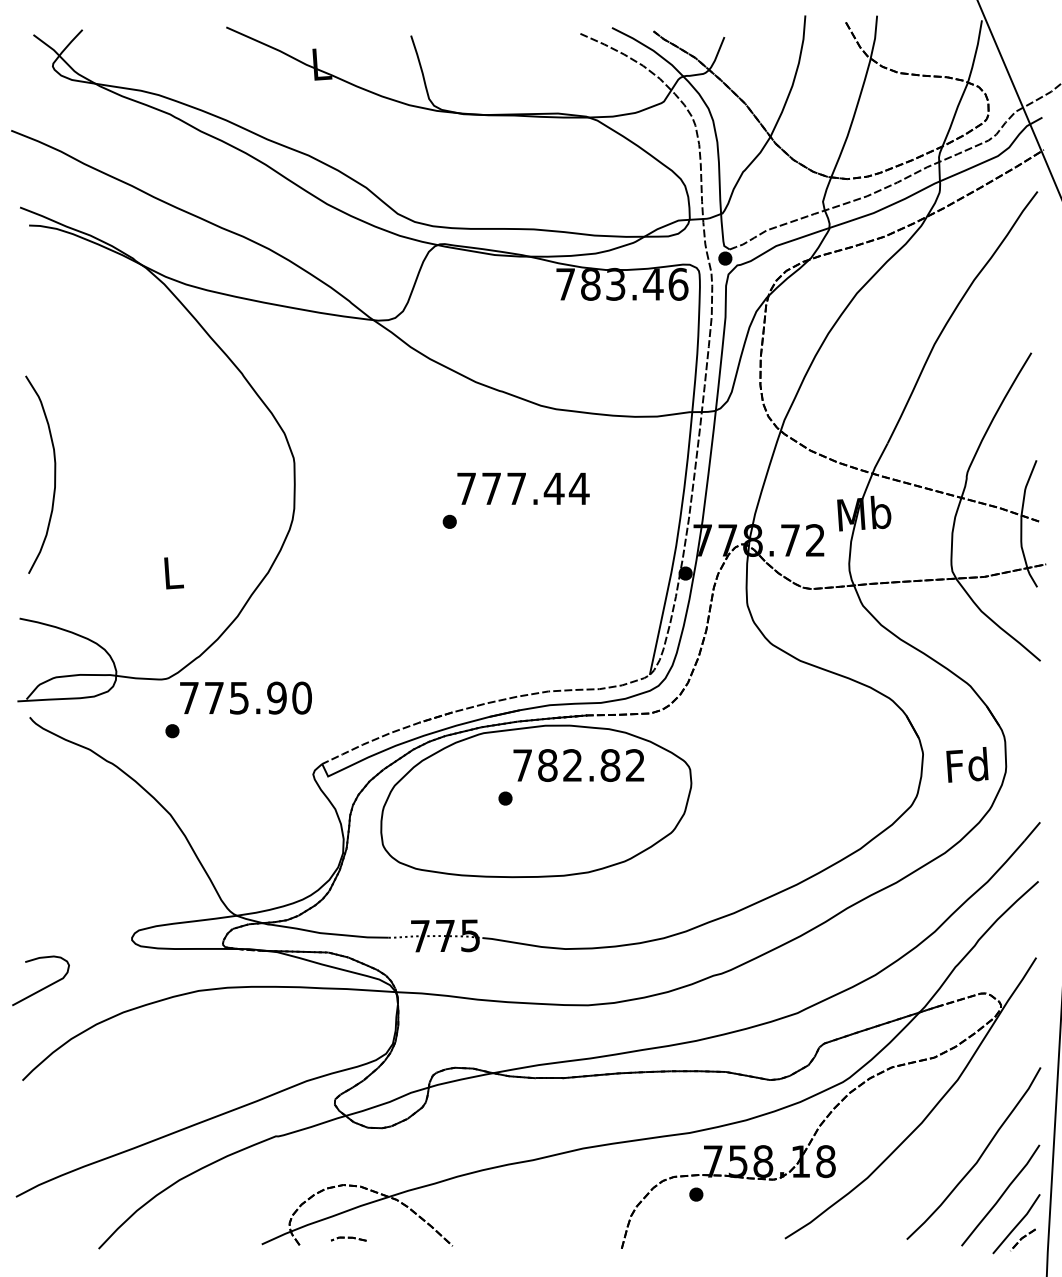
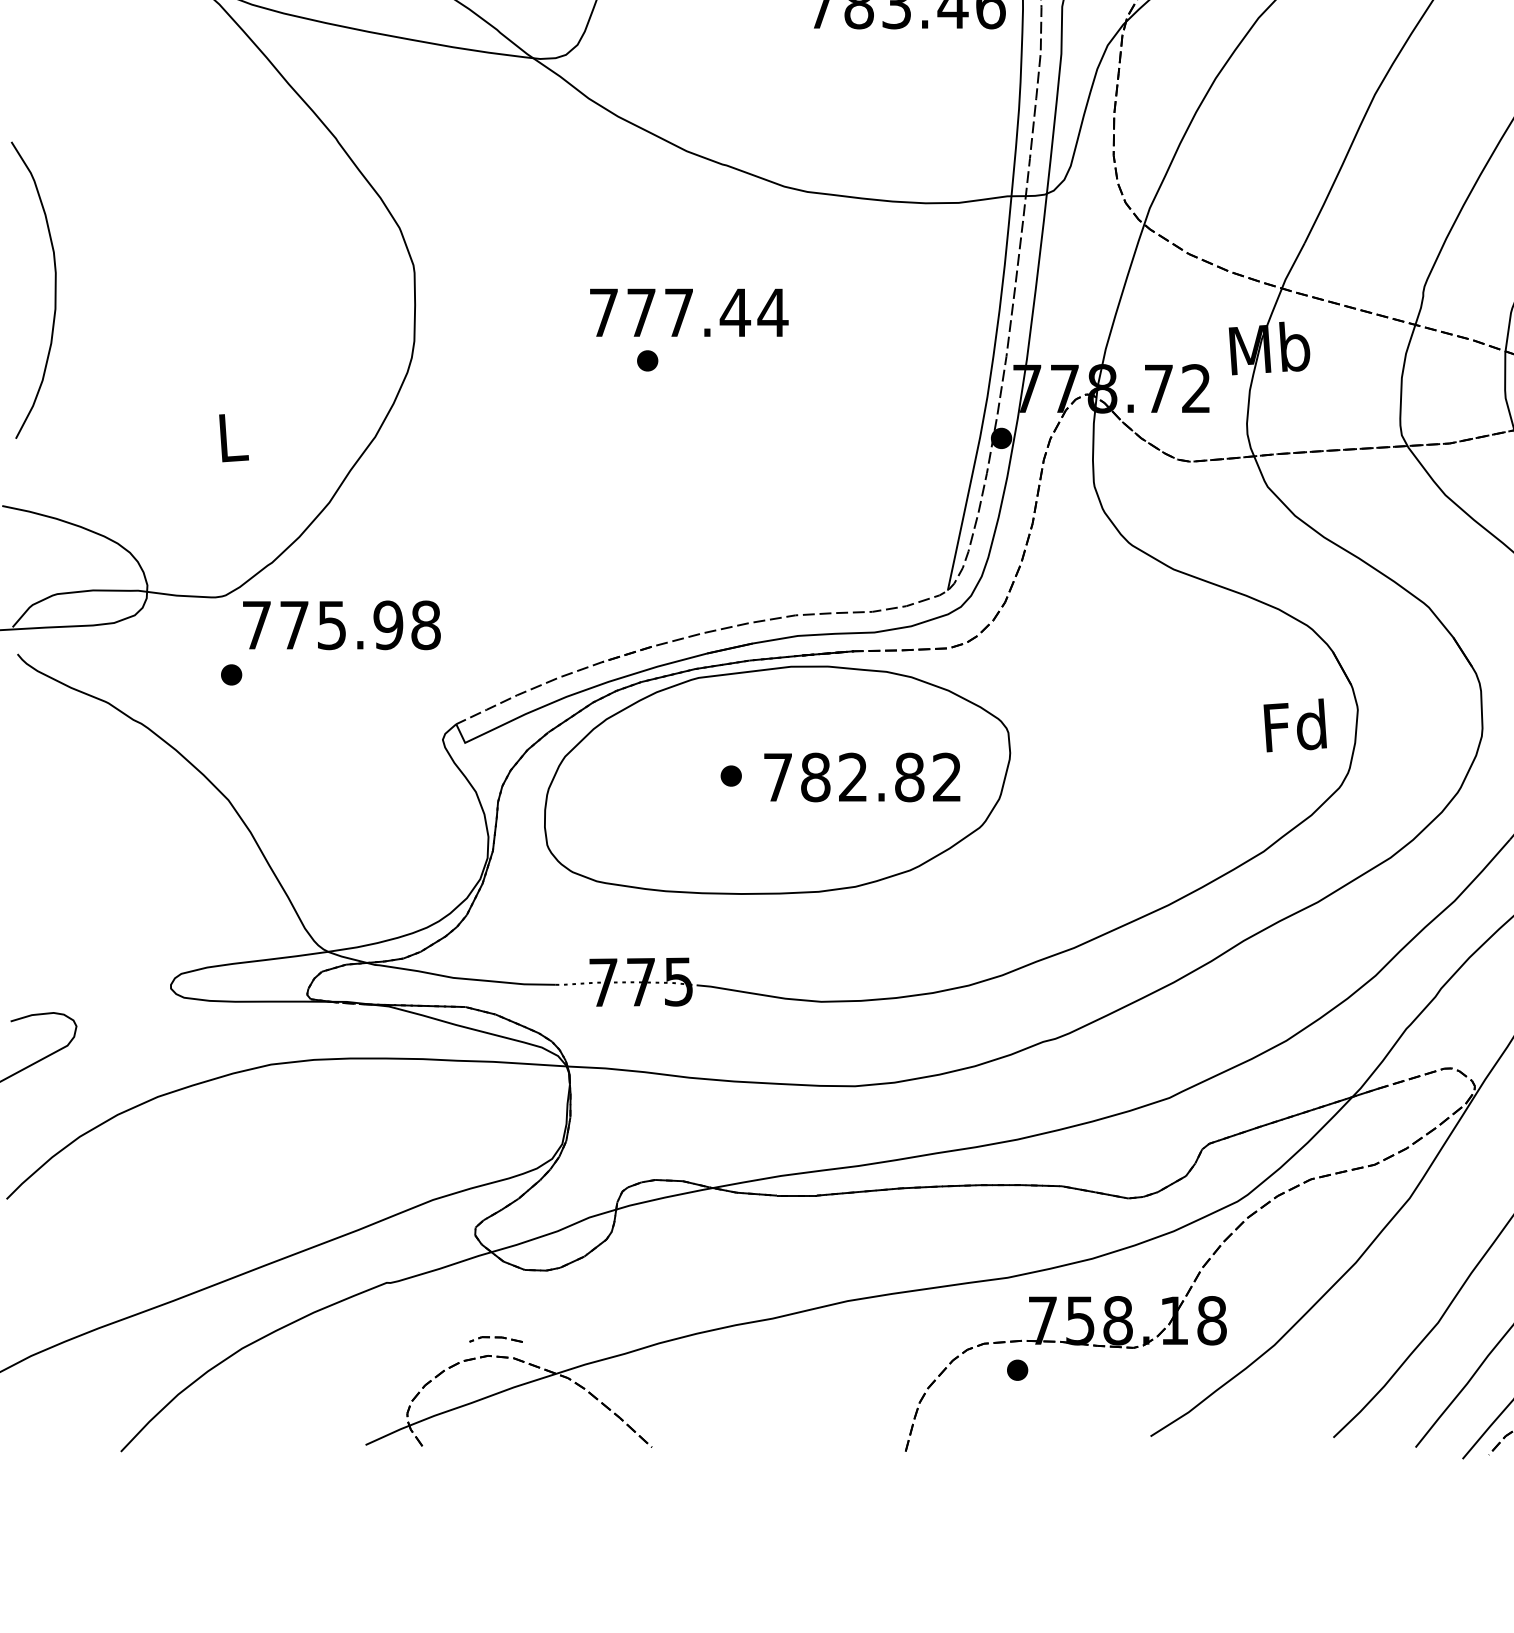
text: (523, 488) -> (689, 312), moved
text: (301, 697) -> (425, 624), 775.90 -> 775.98
text: (967, 764) -> (1295, 724), moved
text: (578, 765) -> (861, 777), moved
part: (348, 1238) -> (495, 1338), moved

